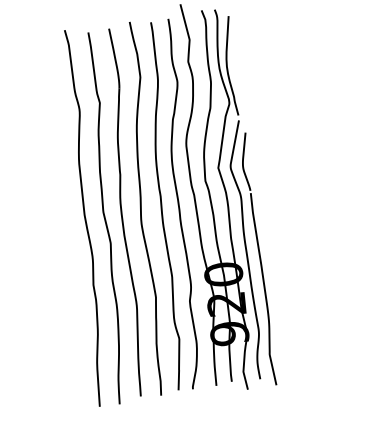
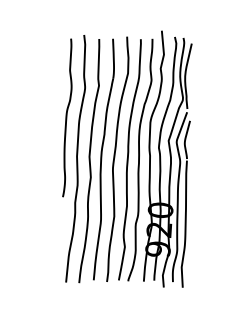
curve: (60, 158) -> (67, 117), added

